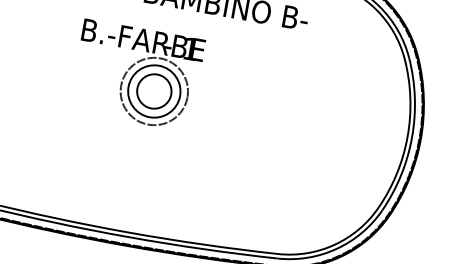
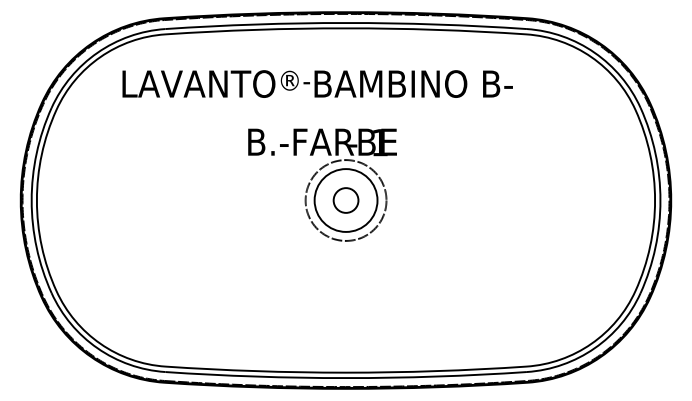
circle: (153, 91) -> (345, 200), size x0.6

